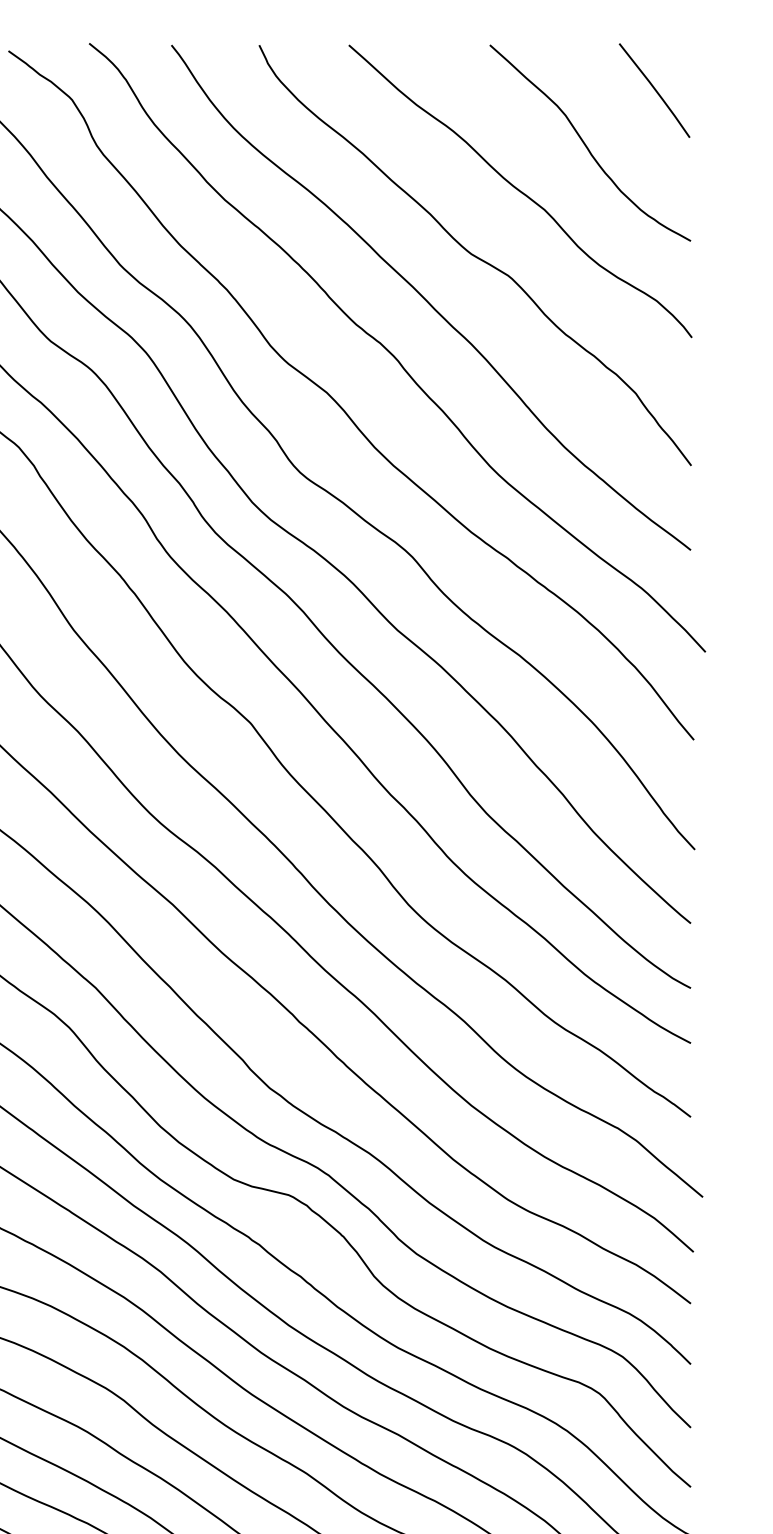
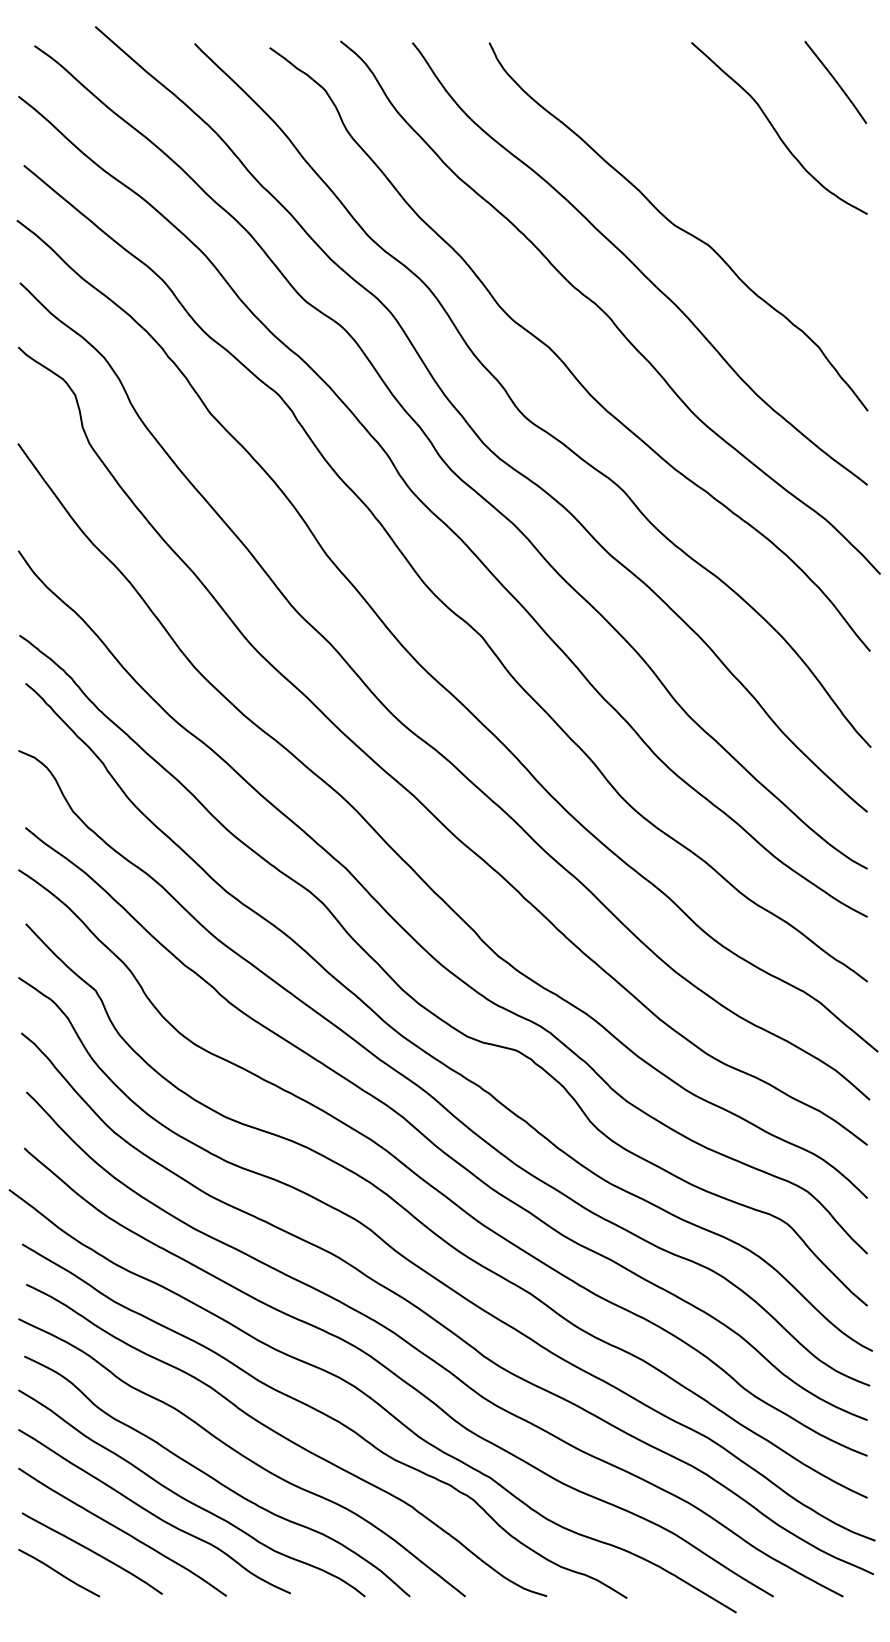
curve: (519, 191) -> (717, 170), removed

